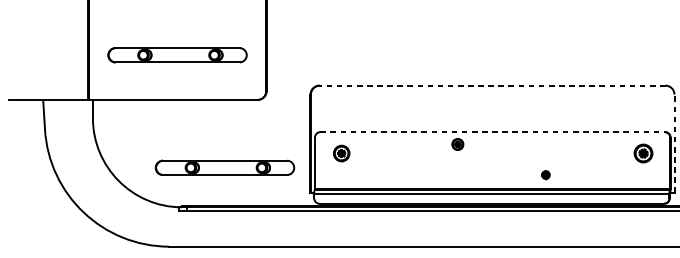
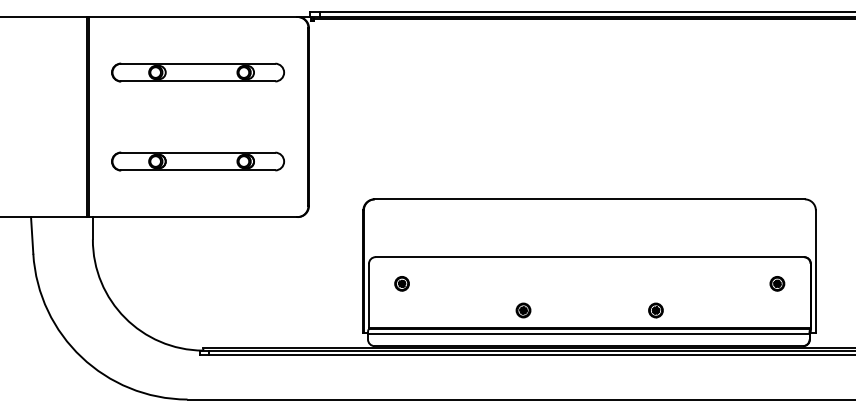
line: (492, 85) -> (589, 199), dashed -> solid
line: (493, 132) -> (590, 257), dashed -> solid
line: (674, 143) -> (815, 271), dashed -> solid
part: (457, 144) -> (523, 310), moved
part: (341, 153) -> (401, 283), size x0.71
part: (643, 153) -> (777, 283), size x0.62
part: (224, 167) -> (256, 301), removed
part: (545, 175) -> (655, 310), size x1.43

